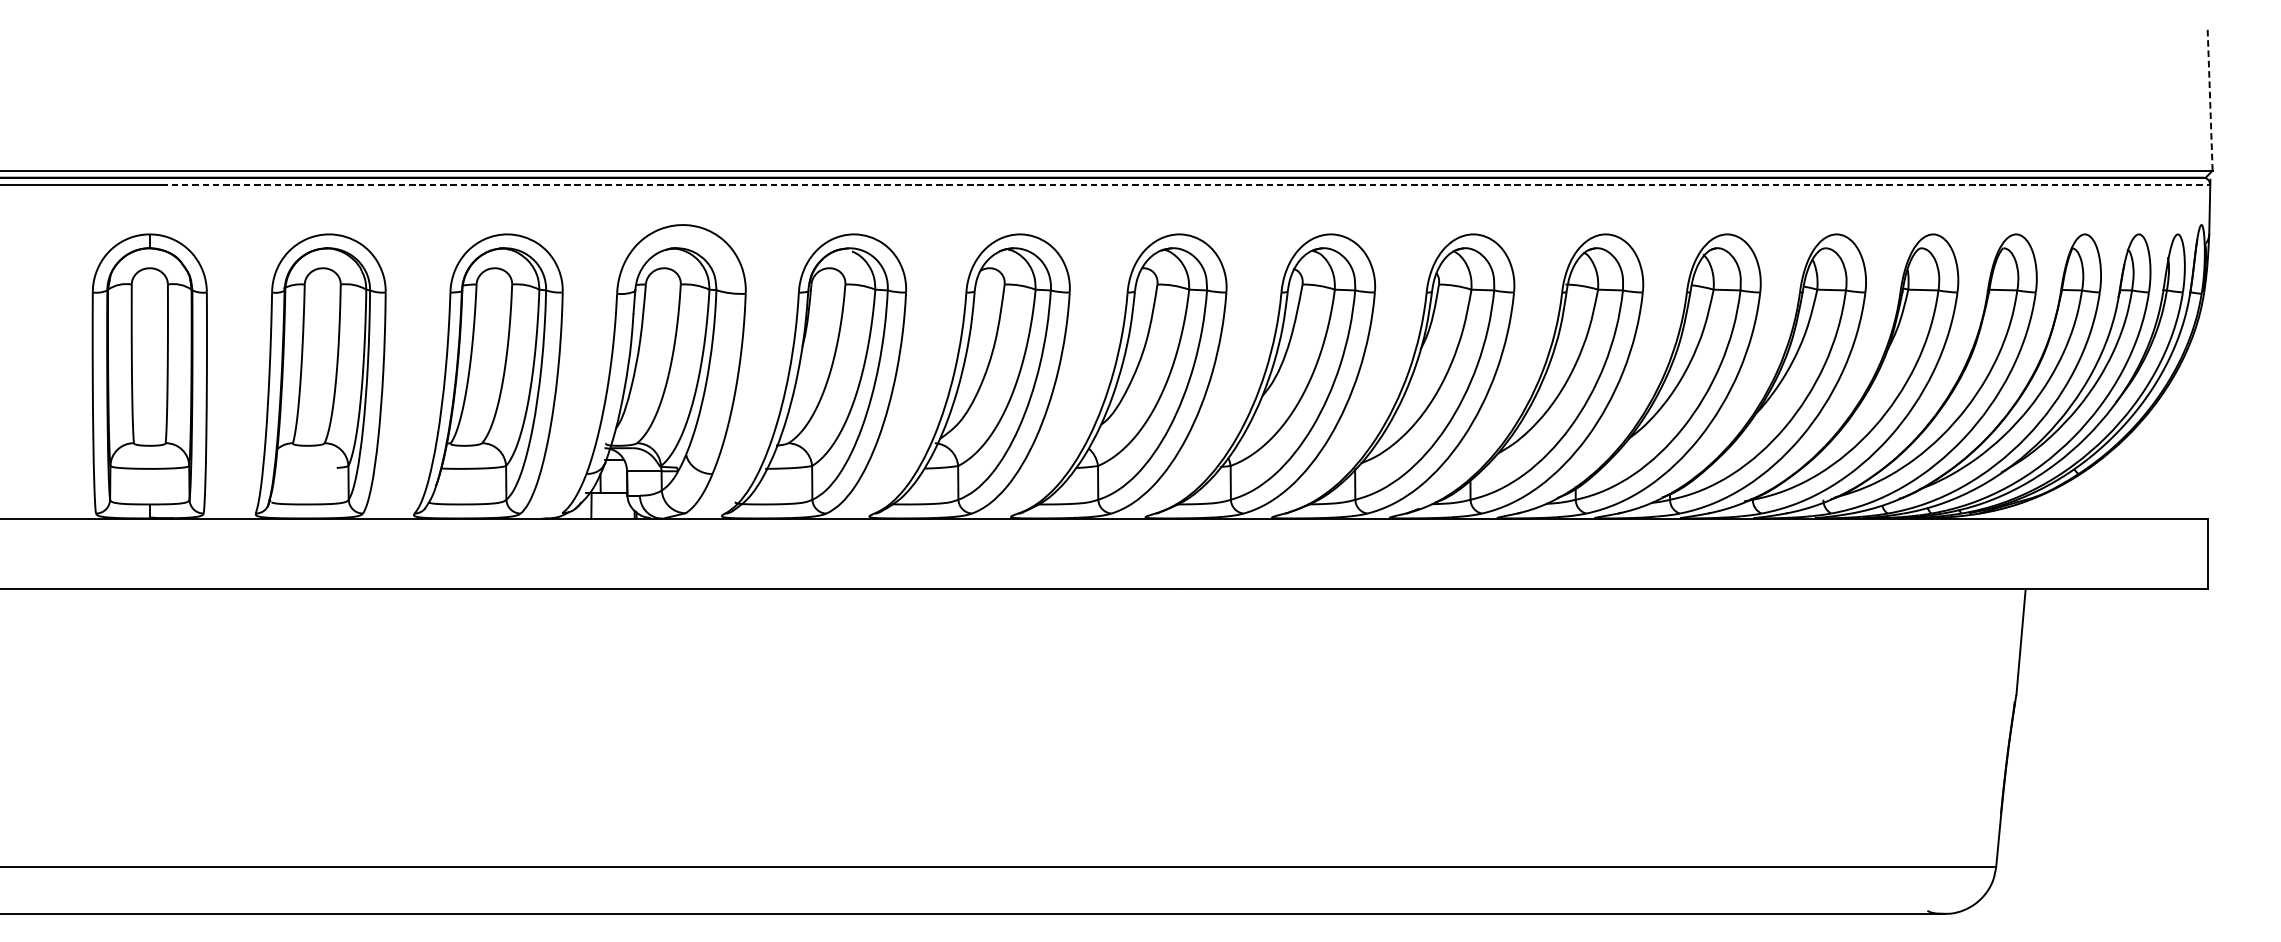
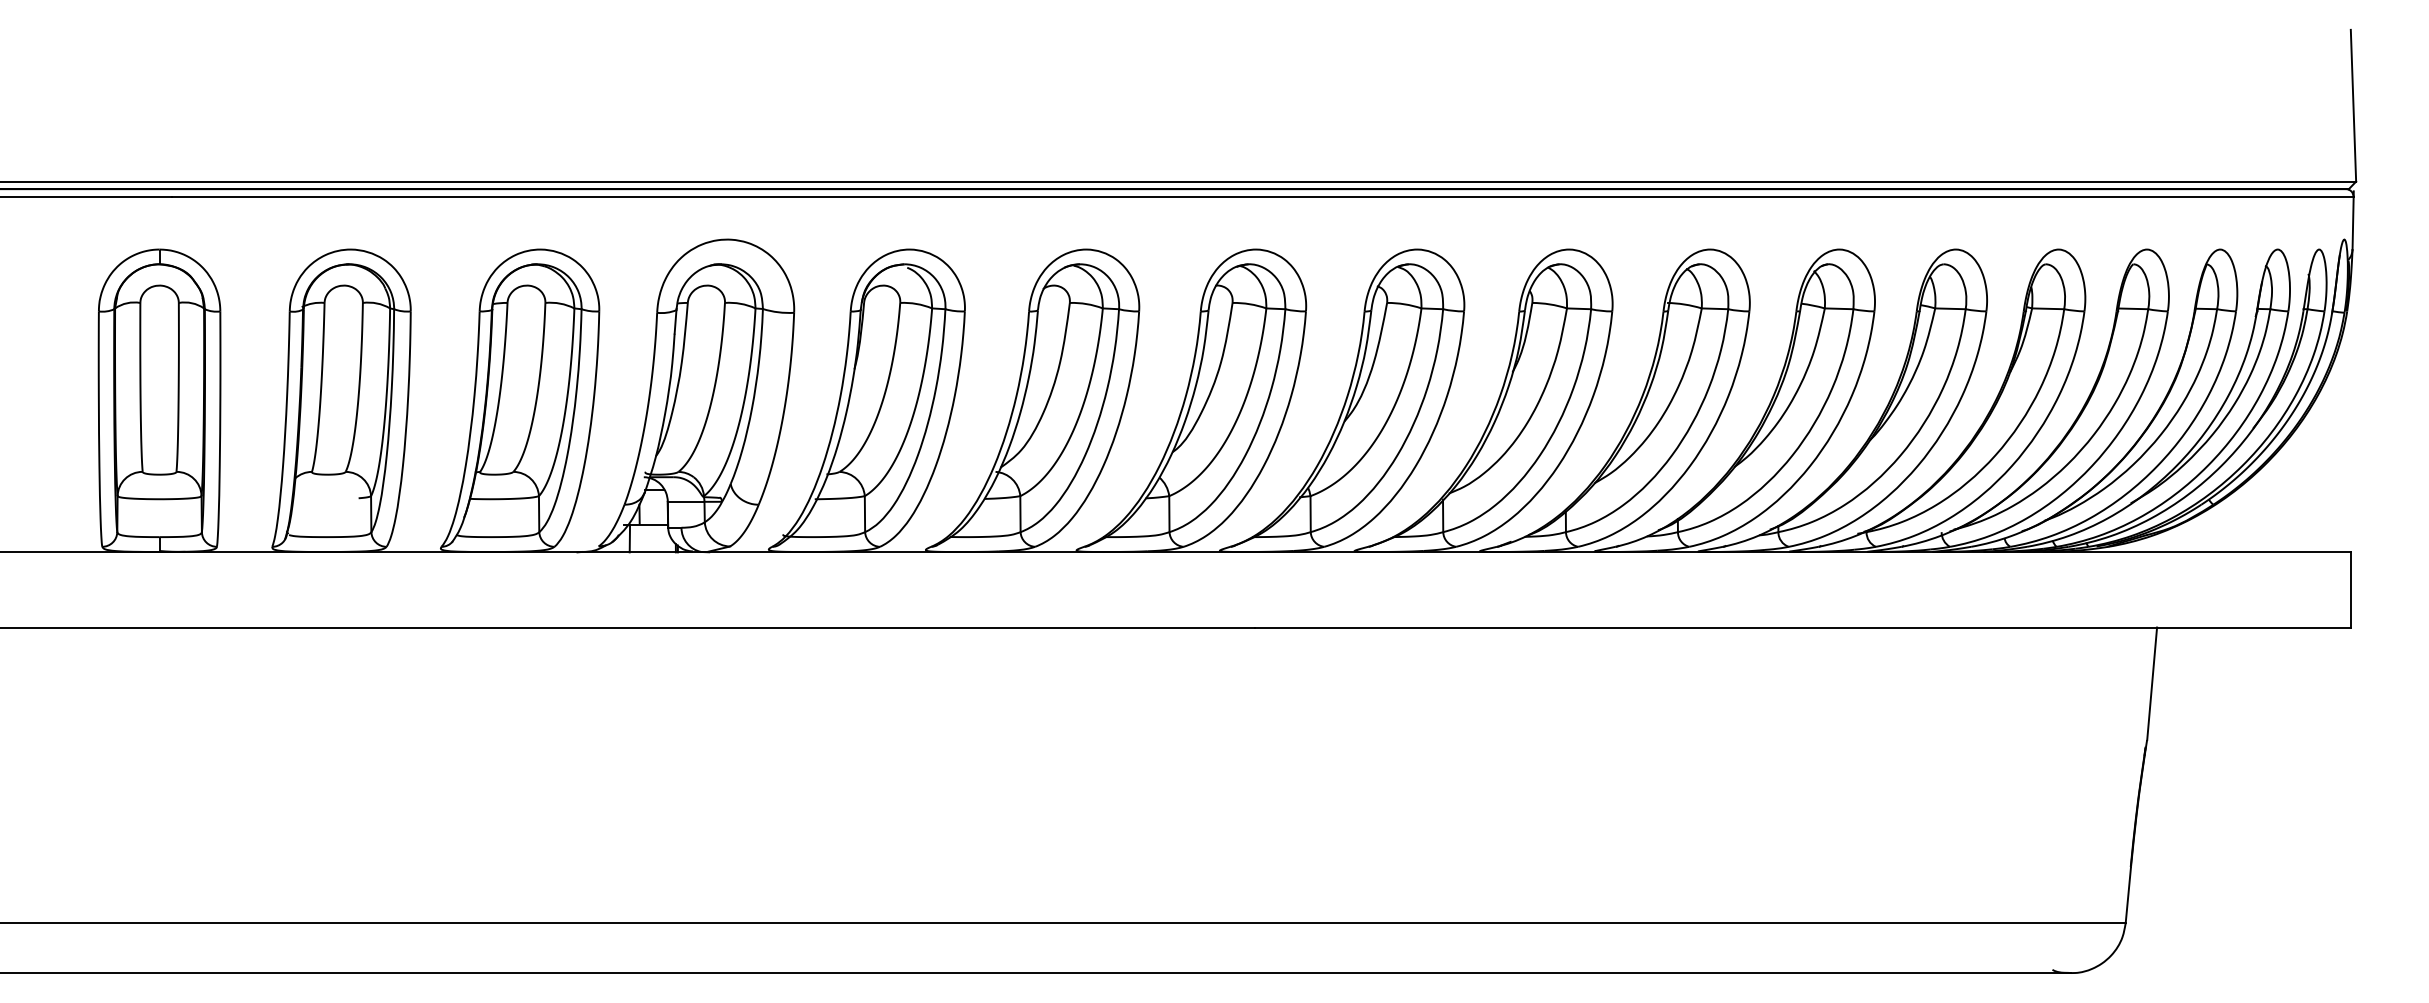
line: (2210, 99) -> (2353, 105), dashed -> solid
line: (1185, 184) -> (1262, 196), dashed -> solid

